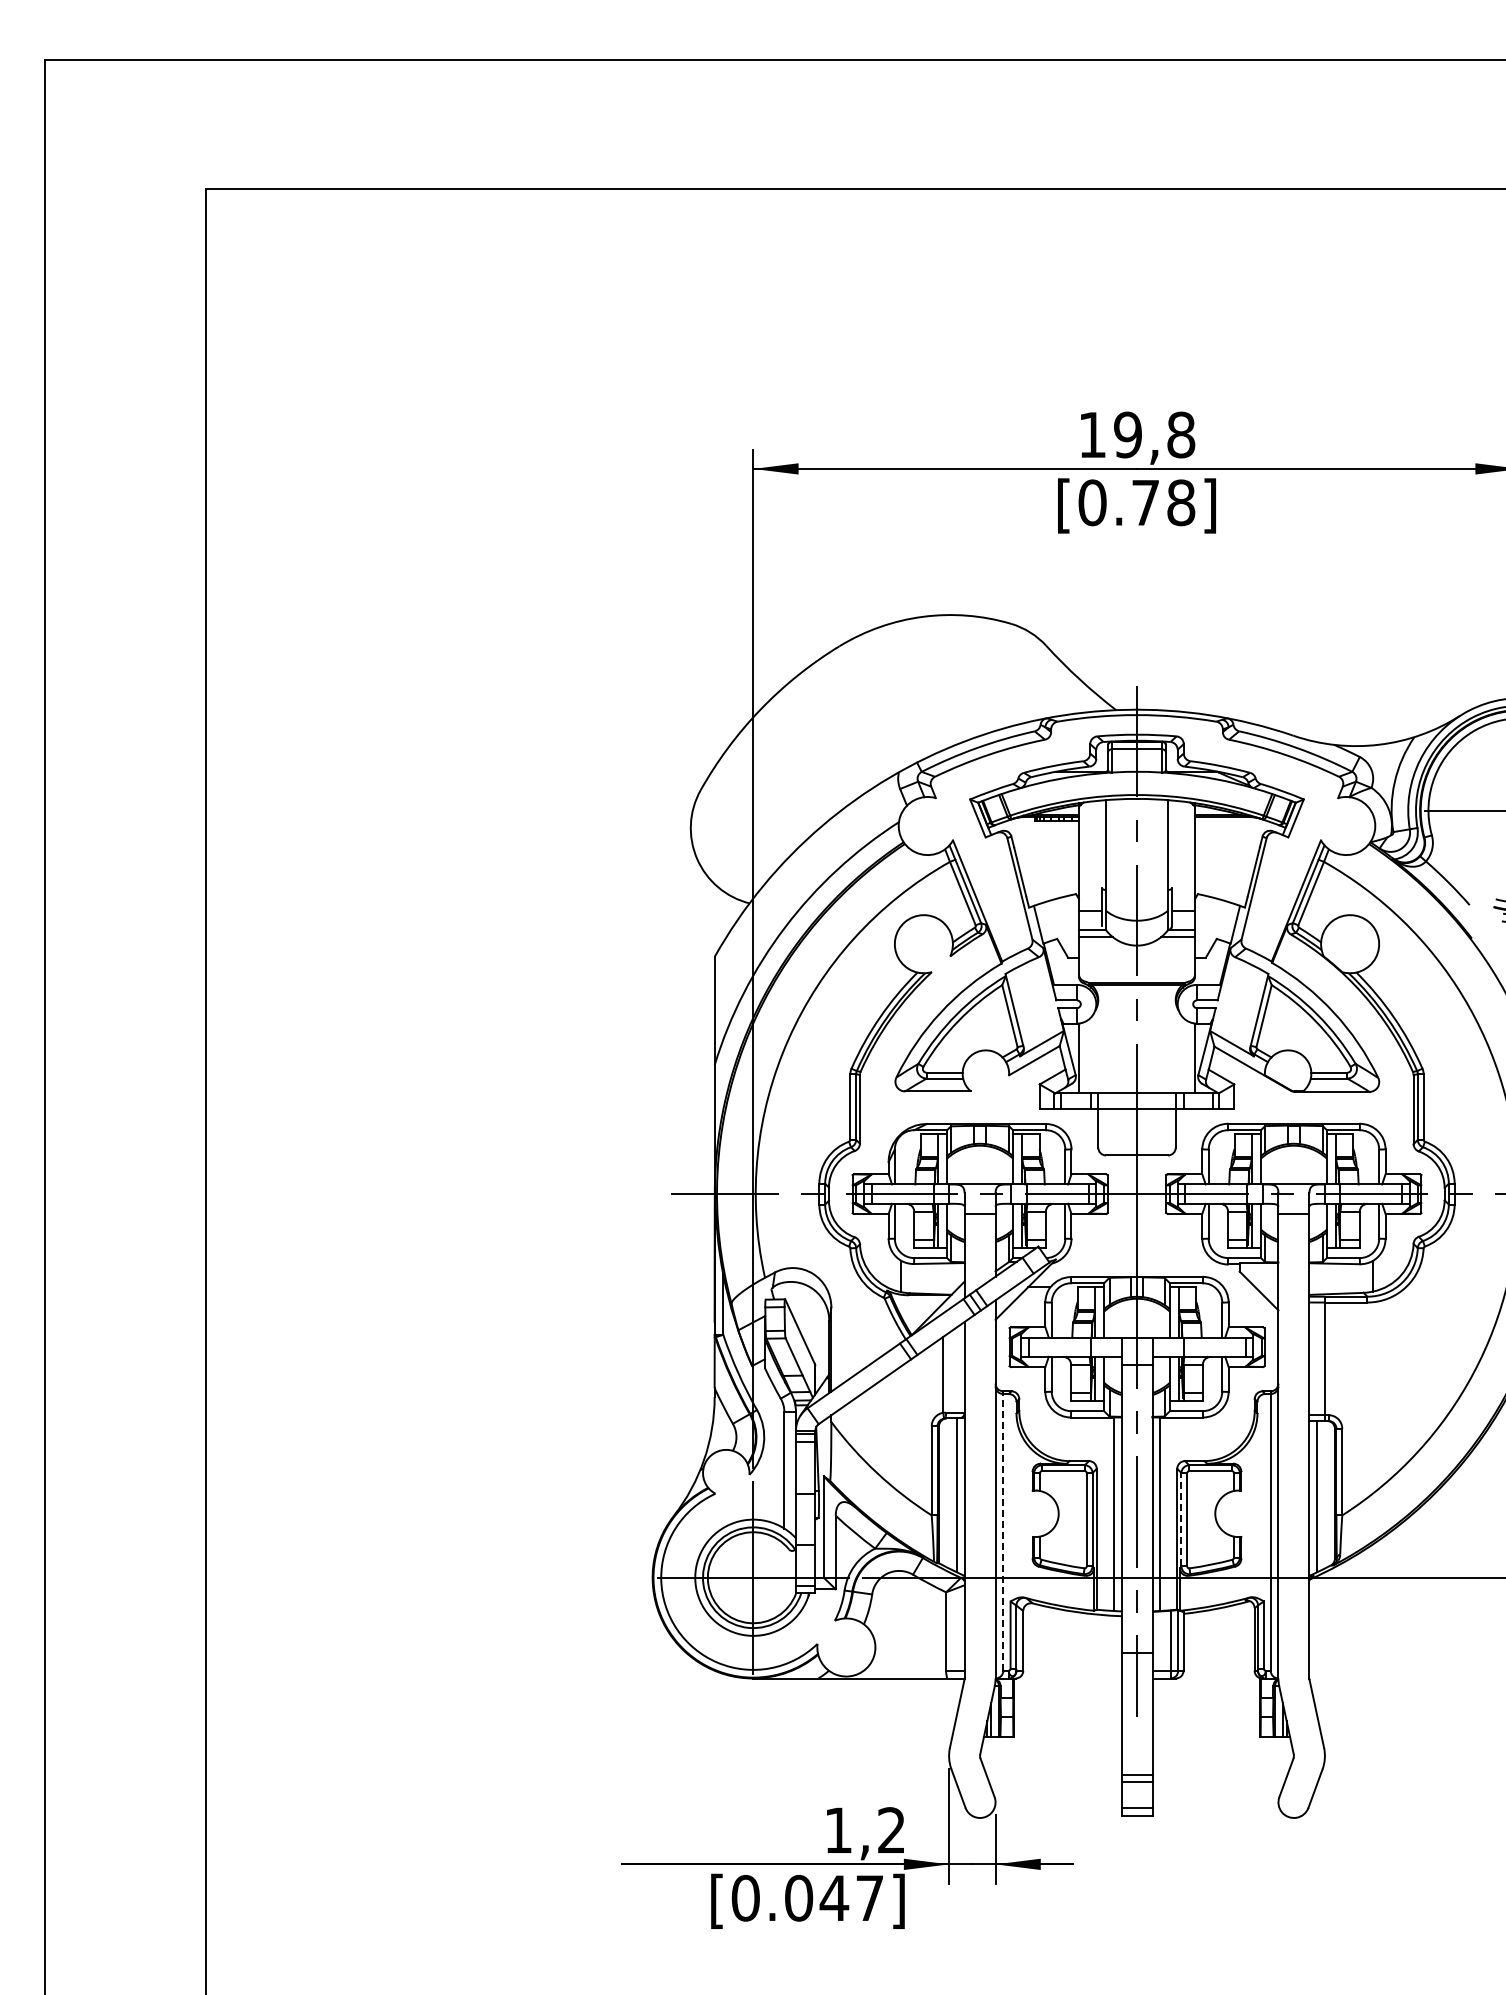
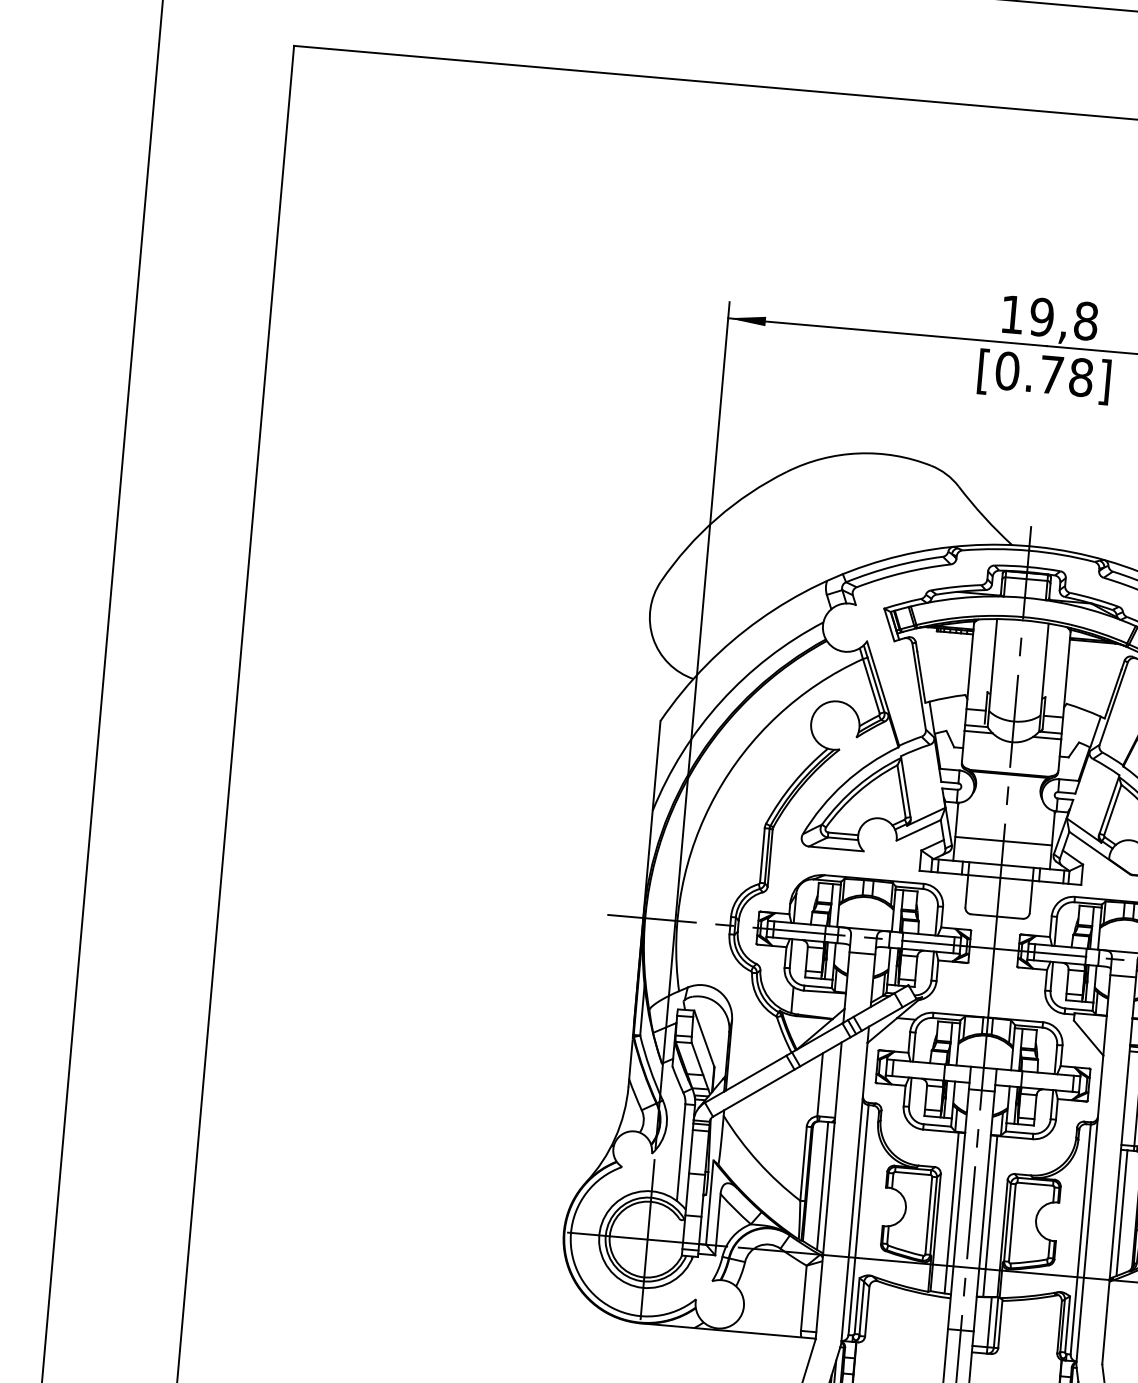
line: (1136, 1064) -> (1003, 840), added
line: (1181, 1519) -> (1007, 1222), dashed -> solid
line: (1003, 1531) -> (858, 1219), dashed -> solid

